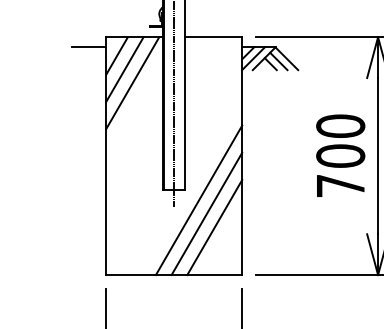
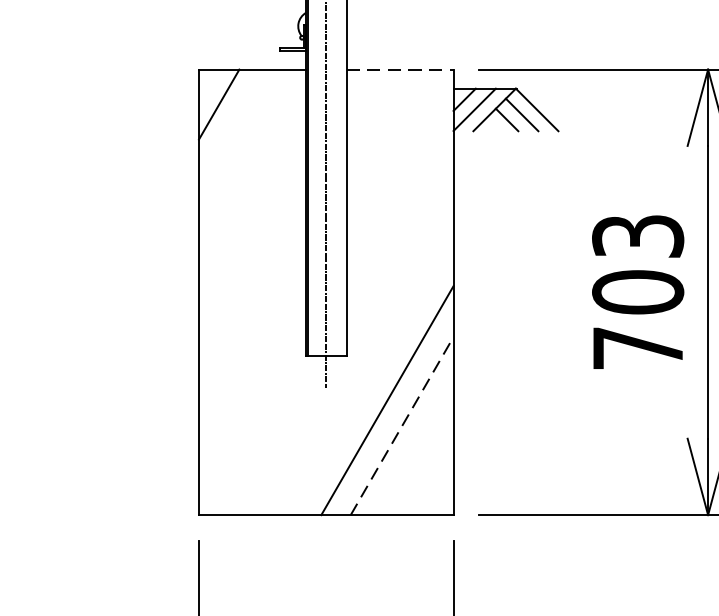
line: (213, 37) -> (399, 70), solid -> dashed
line: (89, 47) -> (167, 88), removed
line: (124, 69) -> (233, 130), removed
line: (132, 82) -> (248, 154), removed
text: (340, 125) -> (637, 234), 700 -> 703
line: (198, 200) -> (371, 375), removed
line: (214, 227) -> (401, 426), solid -> dashed

